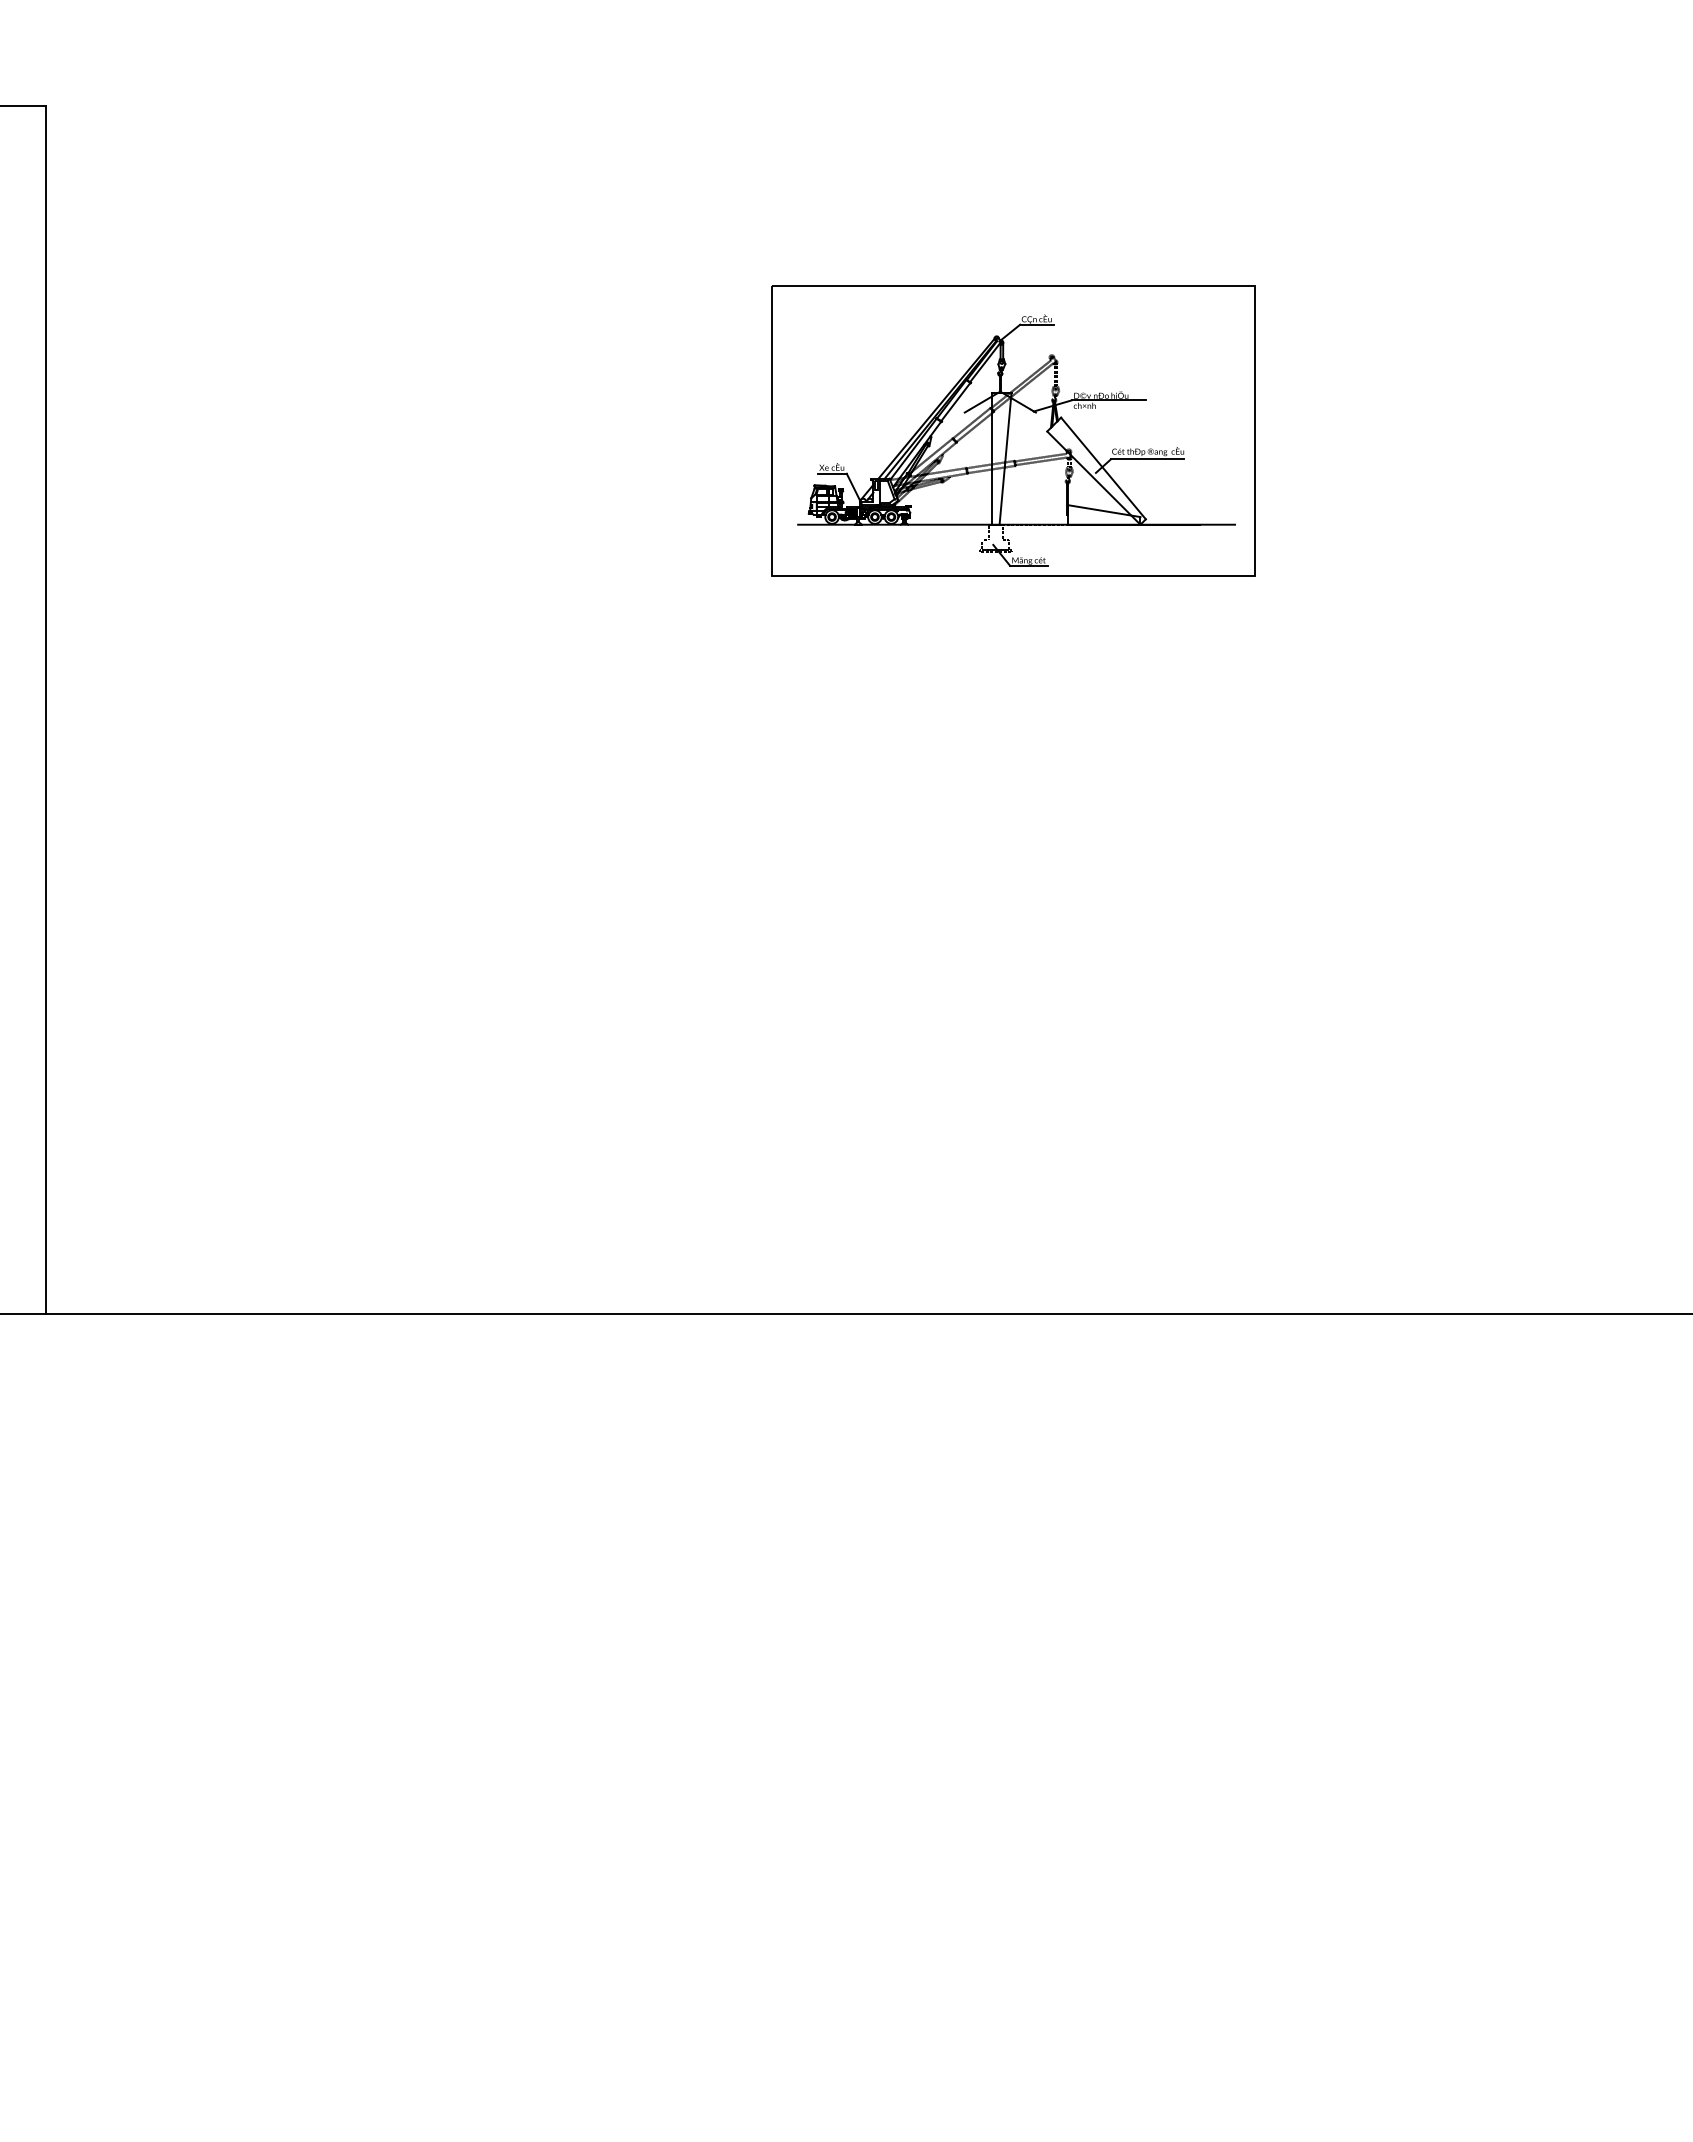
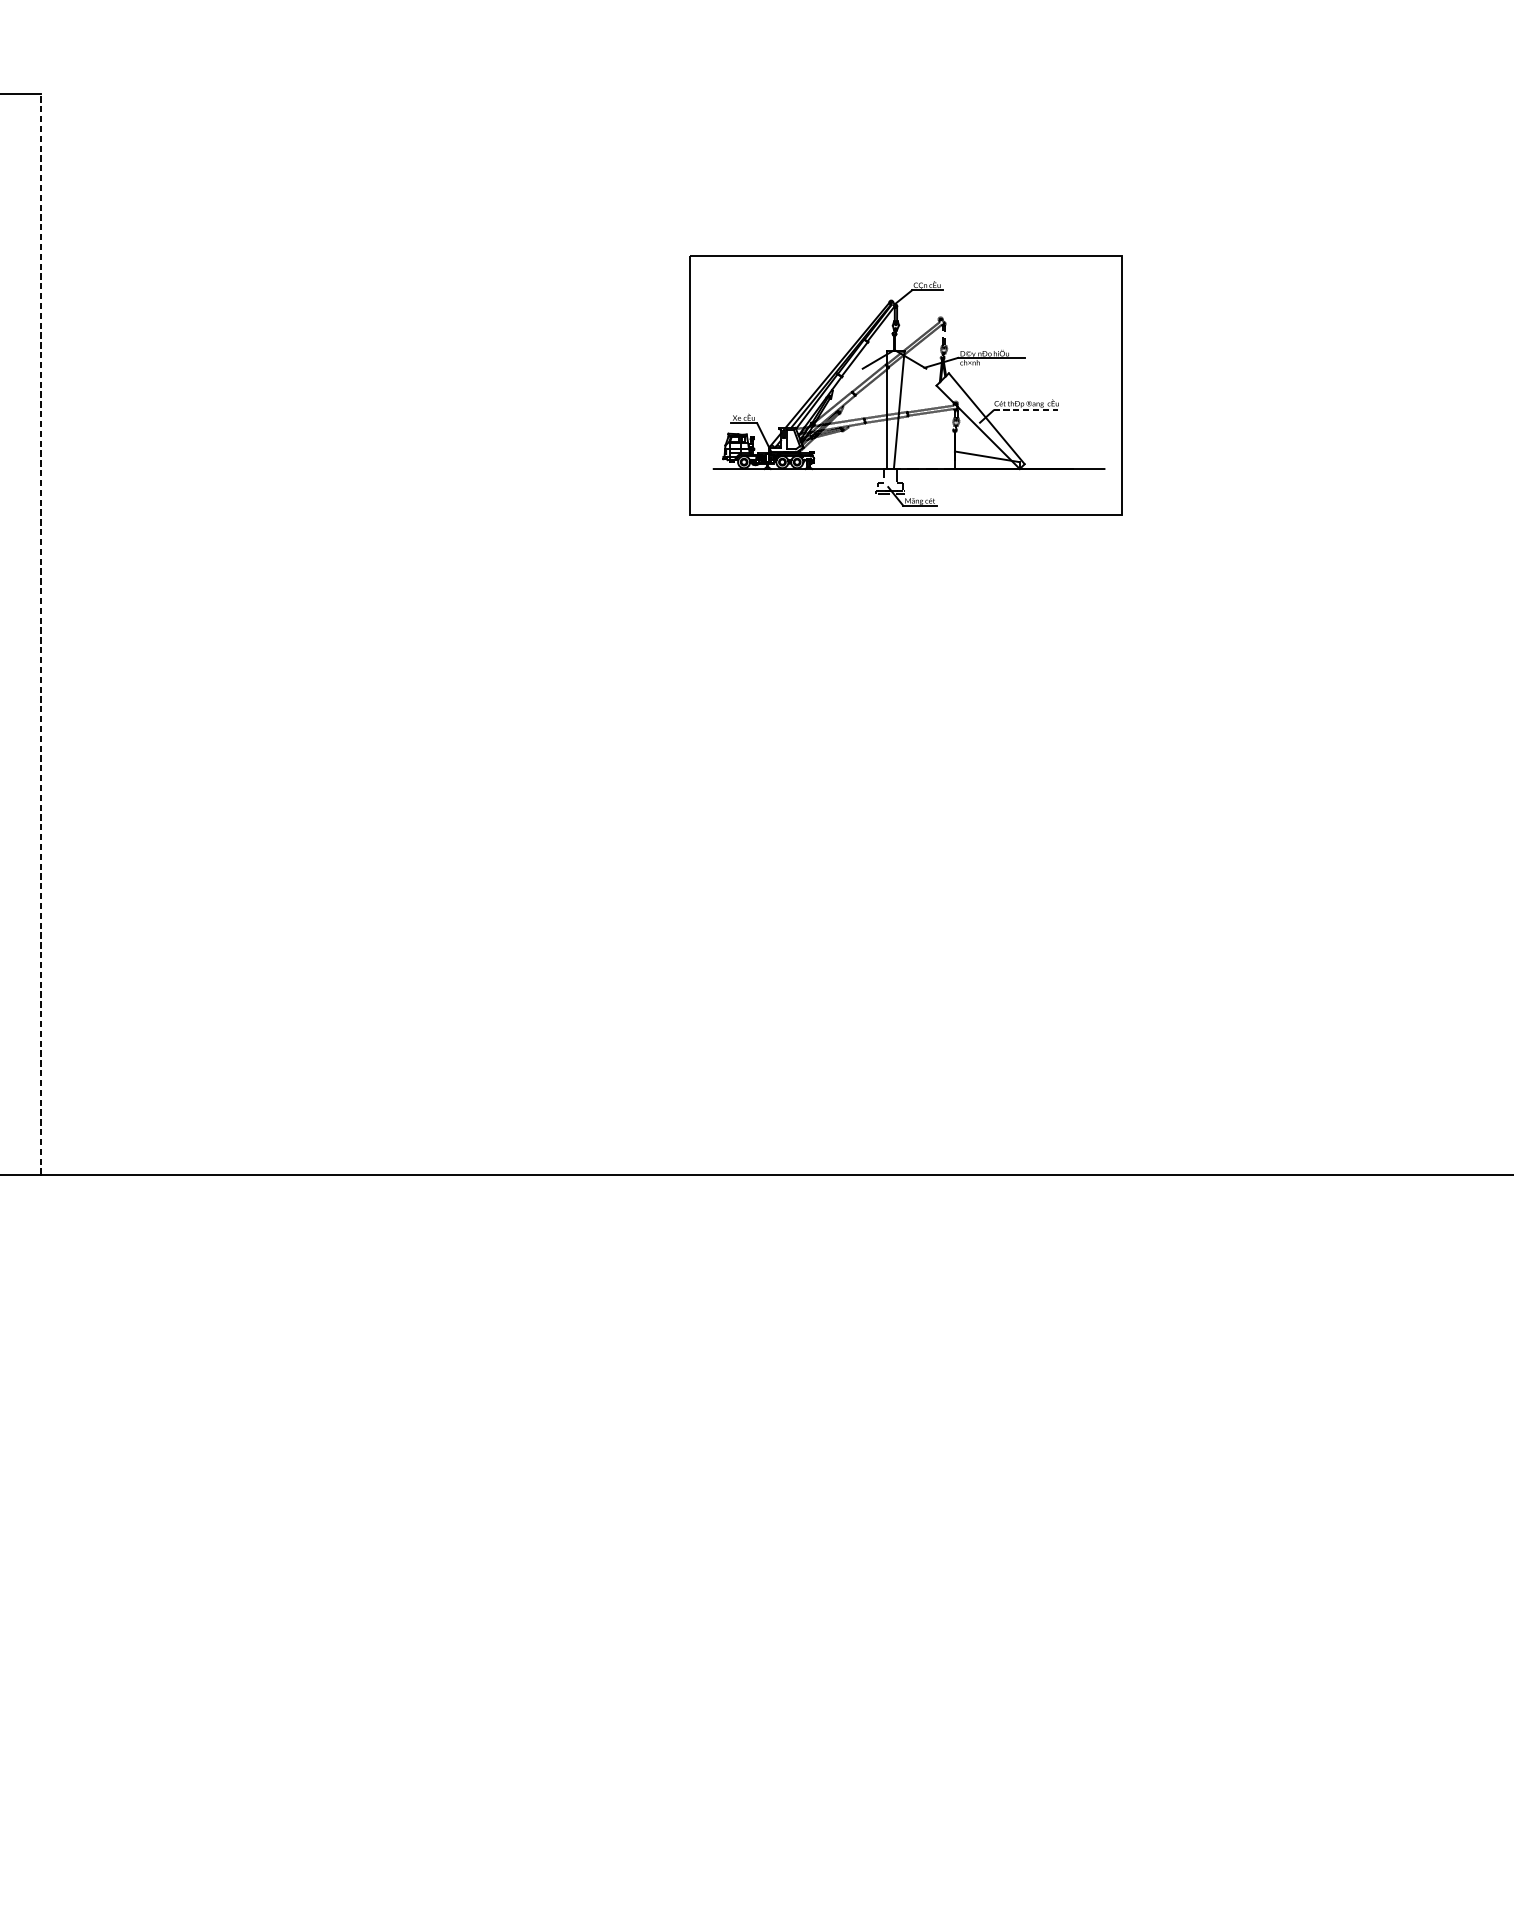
line: (1147, 459) -> (1026, 410), solid -> dashed
line: (45, 709) -> (40, 634), solid -> dashed

